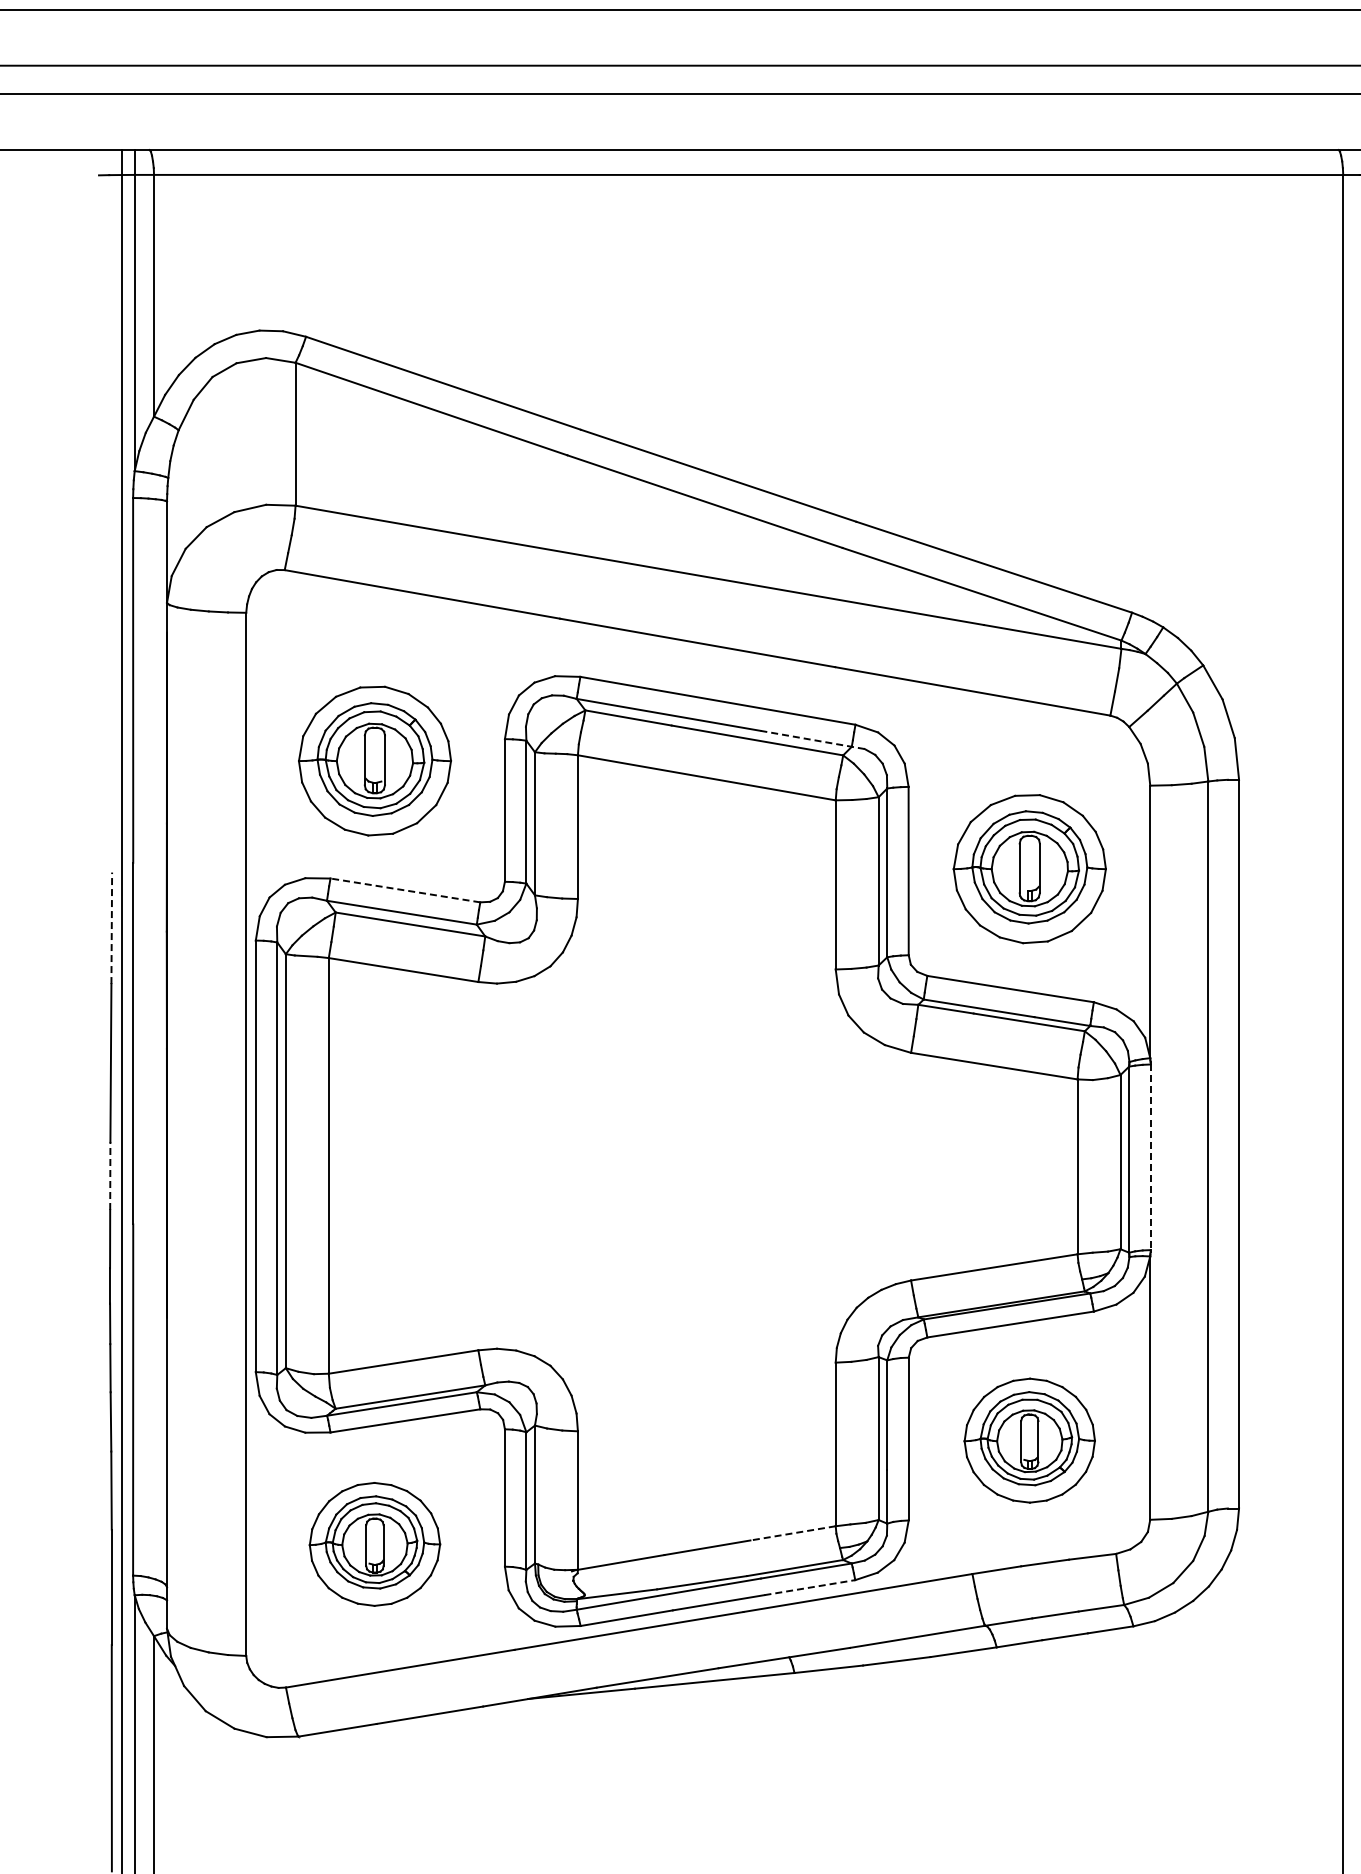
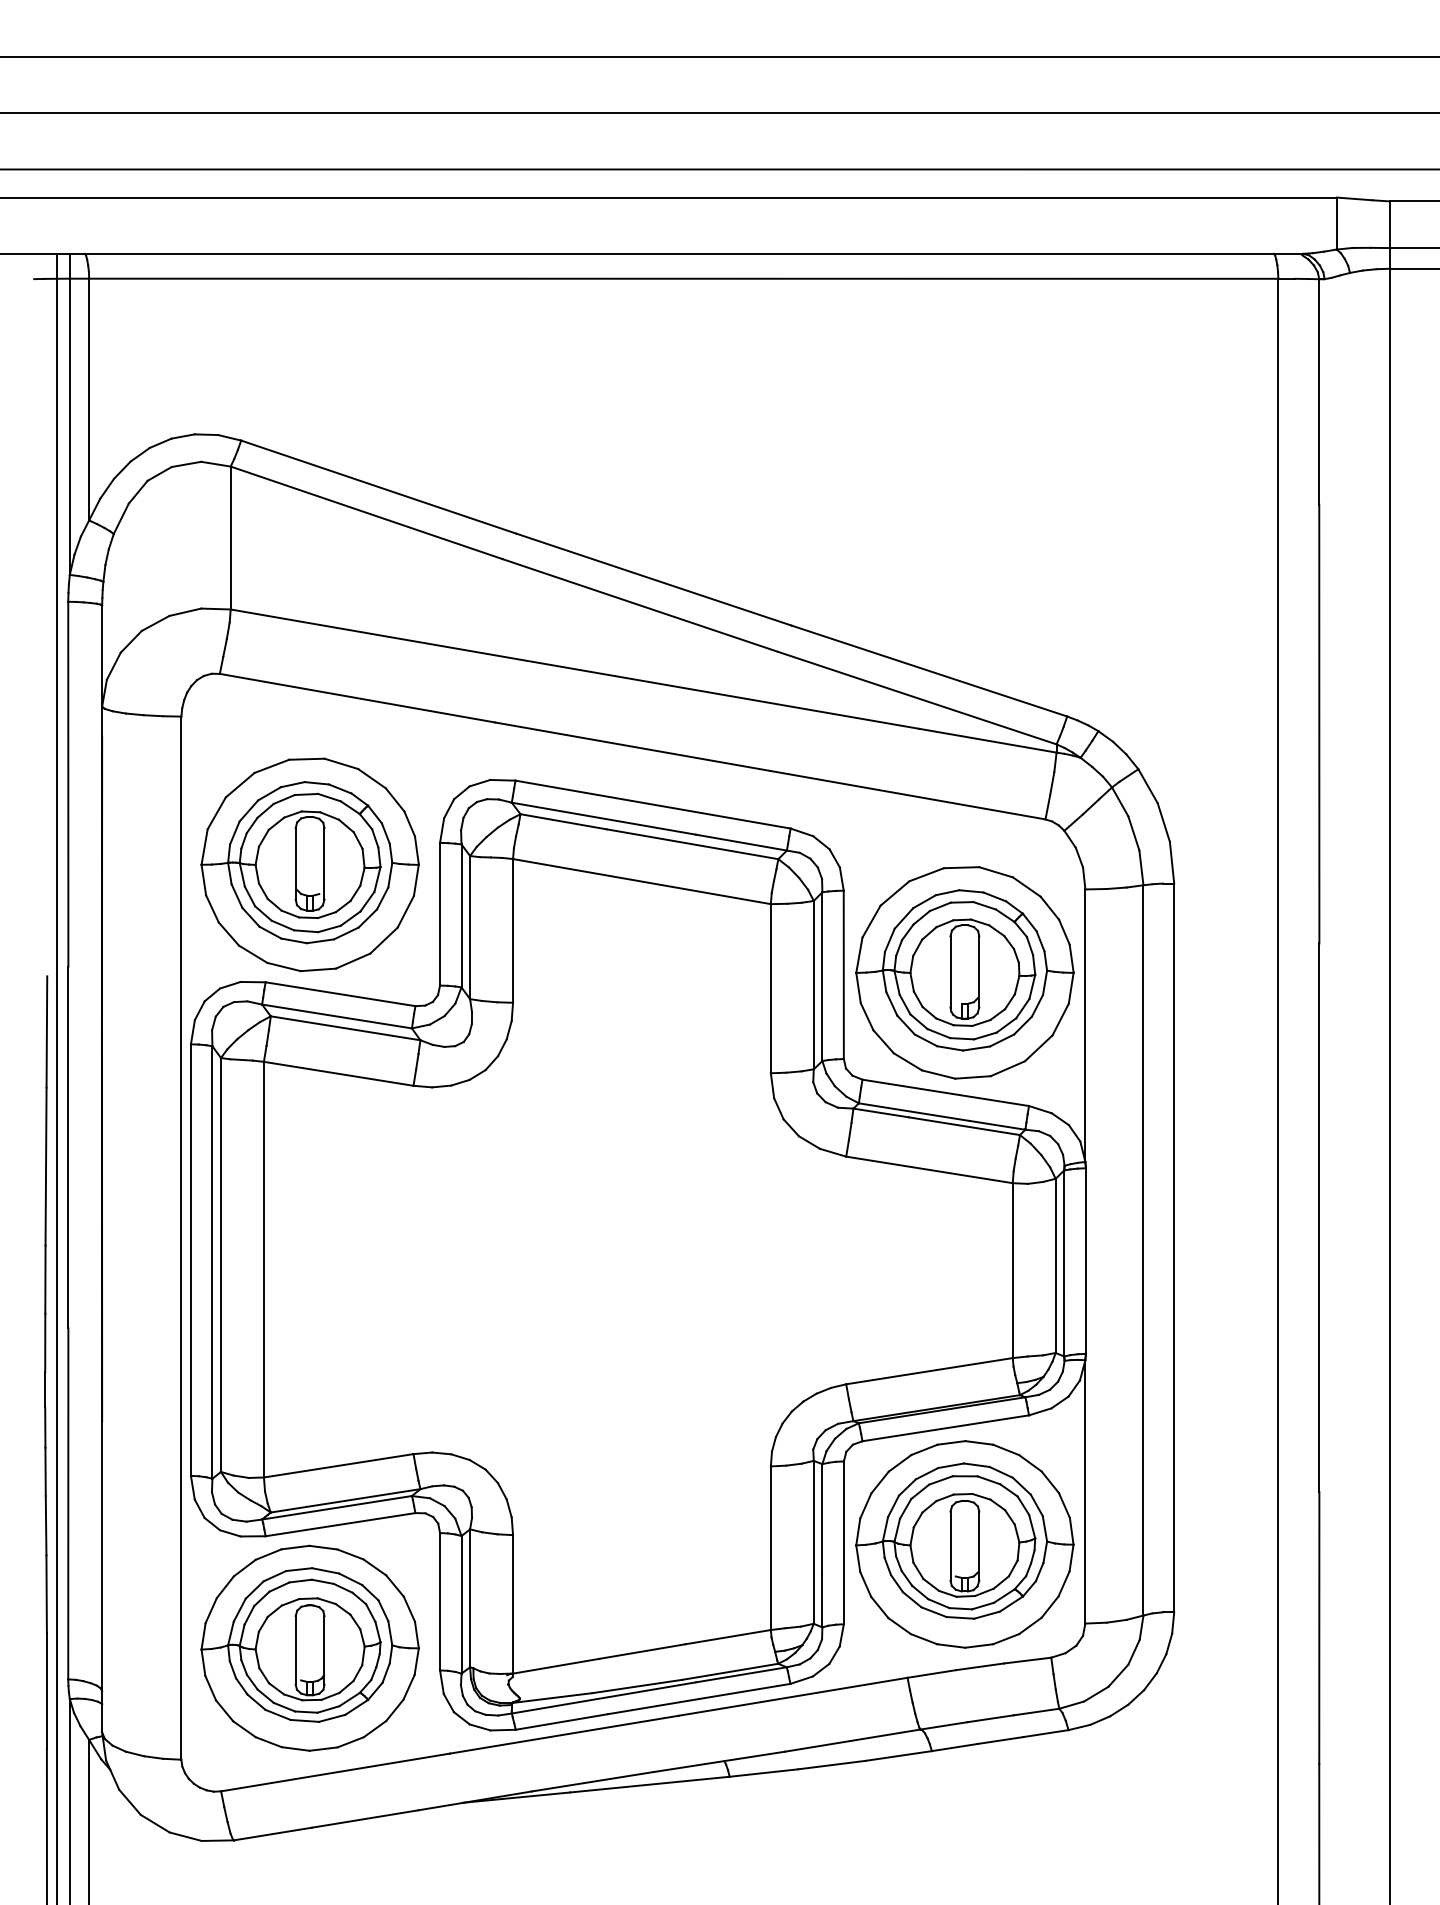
line: (812, 739) -> (747, 843), dashed -> solid
part: (374, 760) -> (309, 864), size x1.43
part: (1029, 868) -> (964, 972), size x1.43
line: (405, 890) -> (340, 994), dashed -> solid
line: (111, 928) -> (46, 1032), dashed -> solid
line: (1150, 1157) -> (1085, 1261), dashed -> solid
line: (110, 1175) -> (45, 1279), dashed -> solid
part: (1029, 1440) -> (964, 1544), size x1.67
line: (792, 1533) -> (727, 1637), dashed -> solid
part: (374, 1543) -> (309, 1647), size x1.67
line: (810, 1587) -> (745, 1691), dashed -> solid

